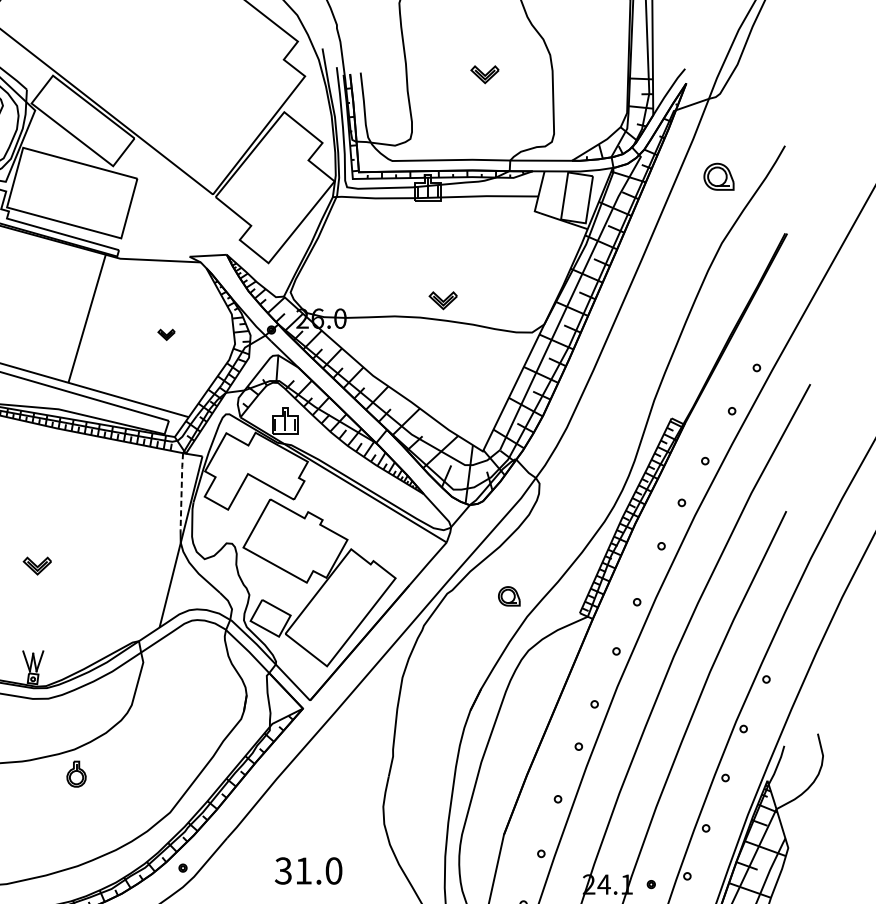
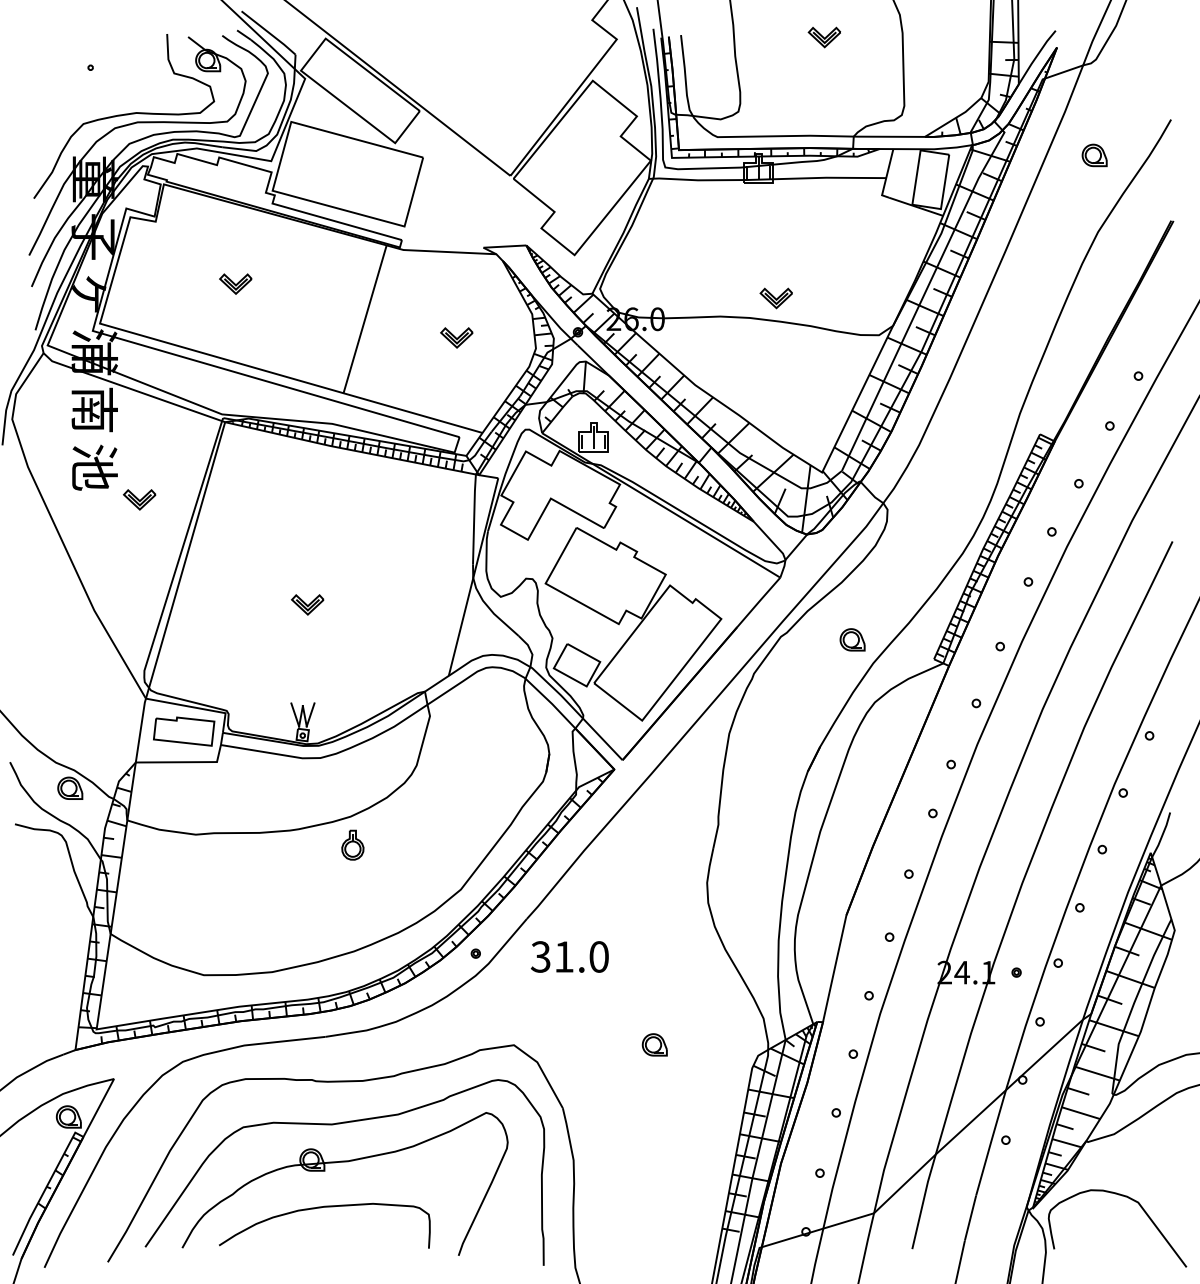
part: (718, 176) -> (1094, 155), size x0.71
part: (166, 334) -> (456, 337), size x1.67
line: (181, 491) -> (474, 518), dashed -> solid
text: (308, 870) -> (569, 956), moved

